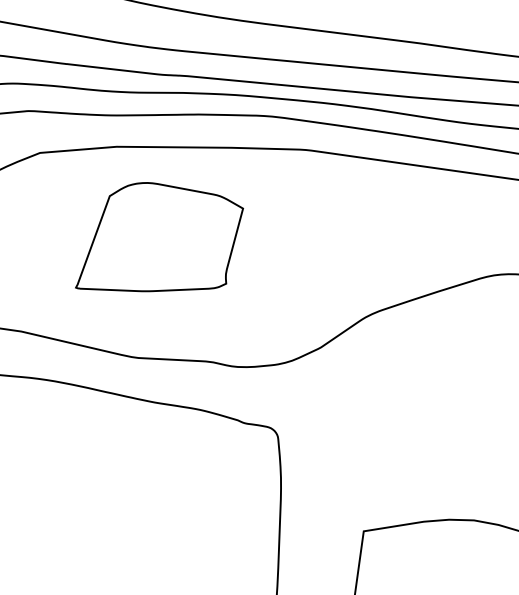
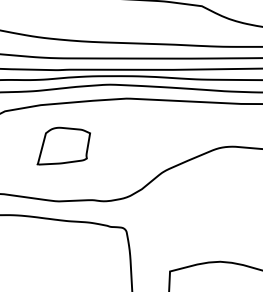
part: (159, 238) -> (63, 145), size x0.71

